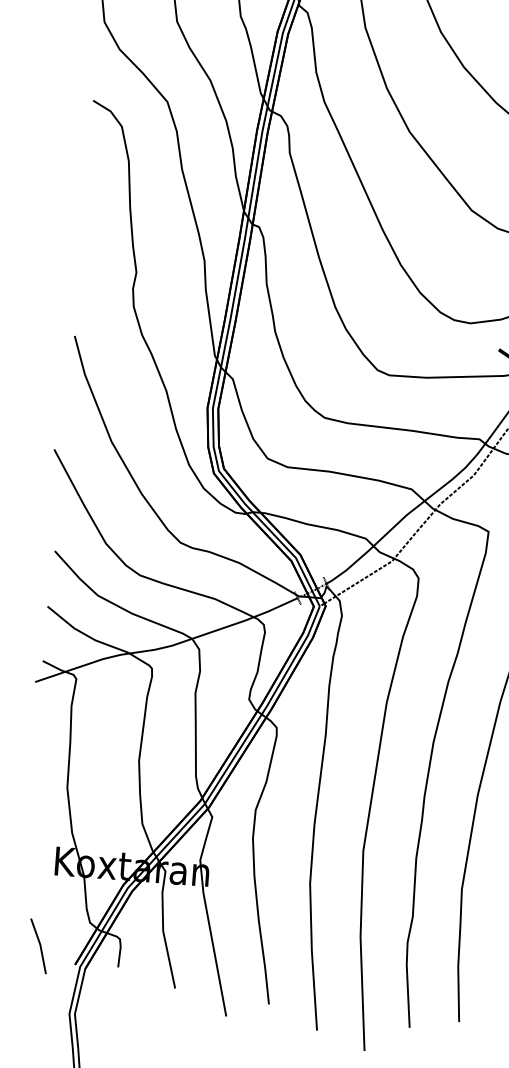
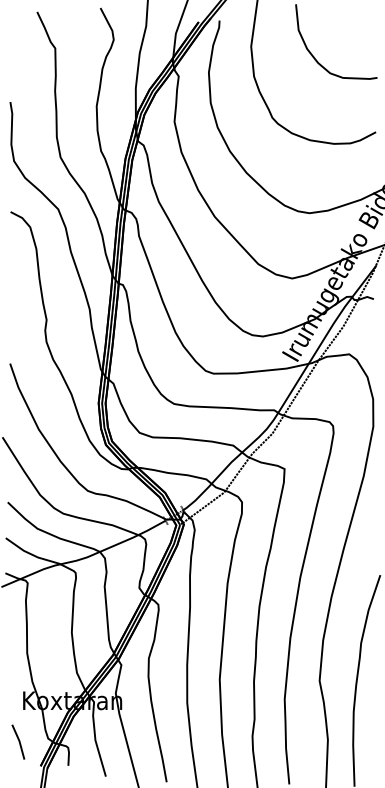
part: (38, 945) -> (18, 741), moved

